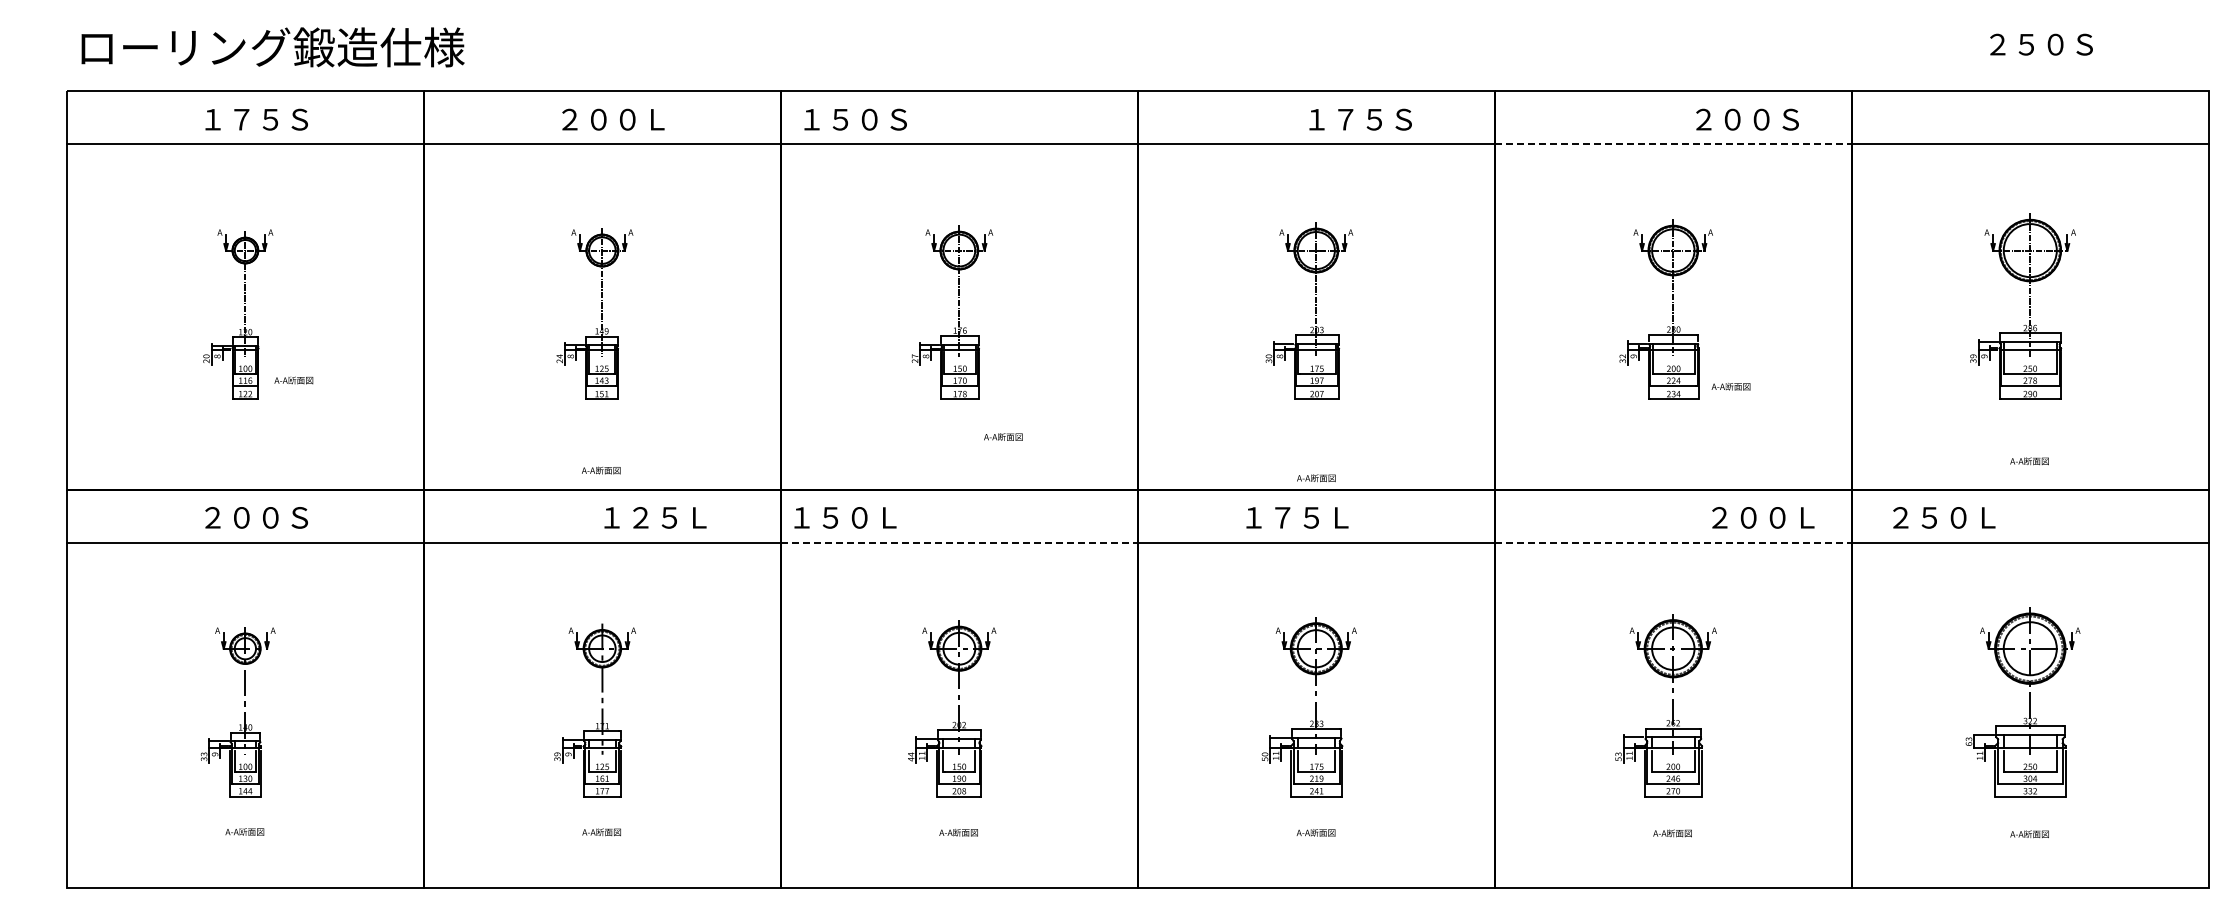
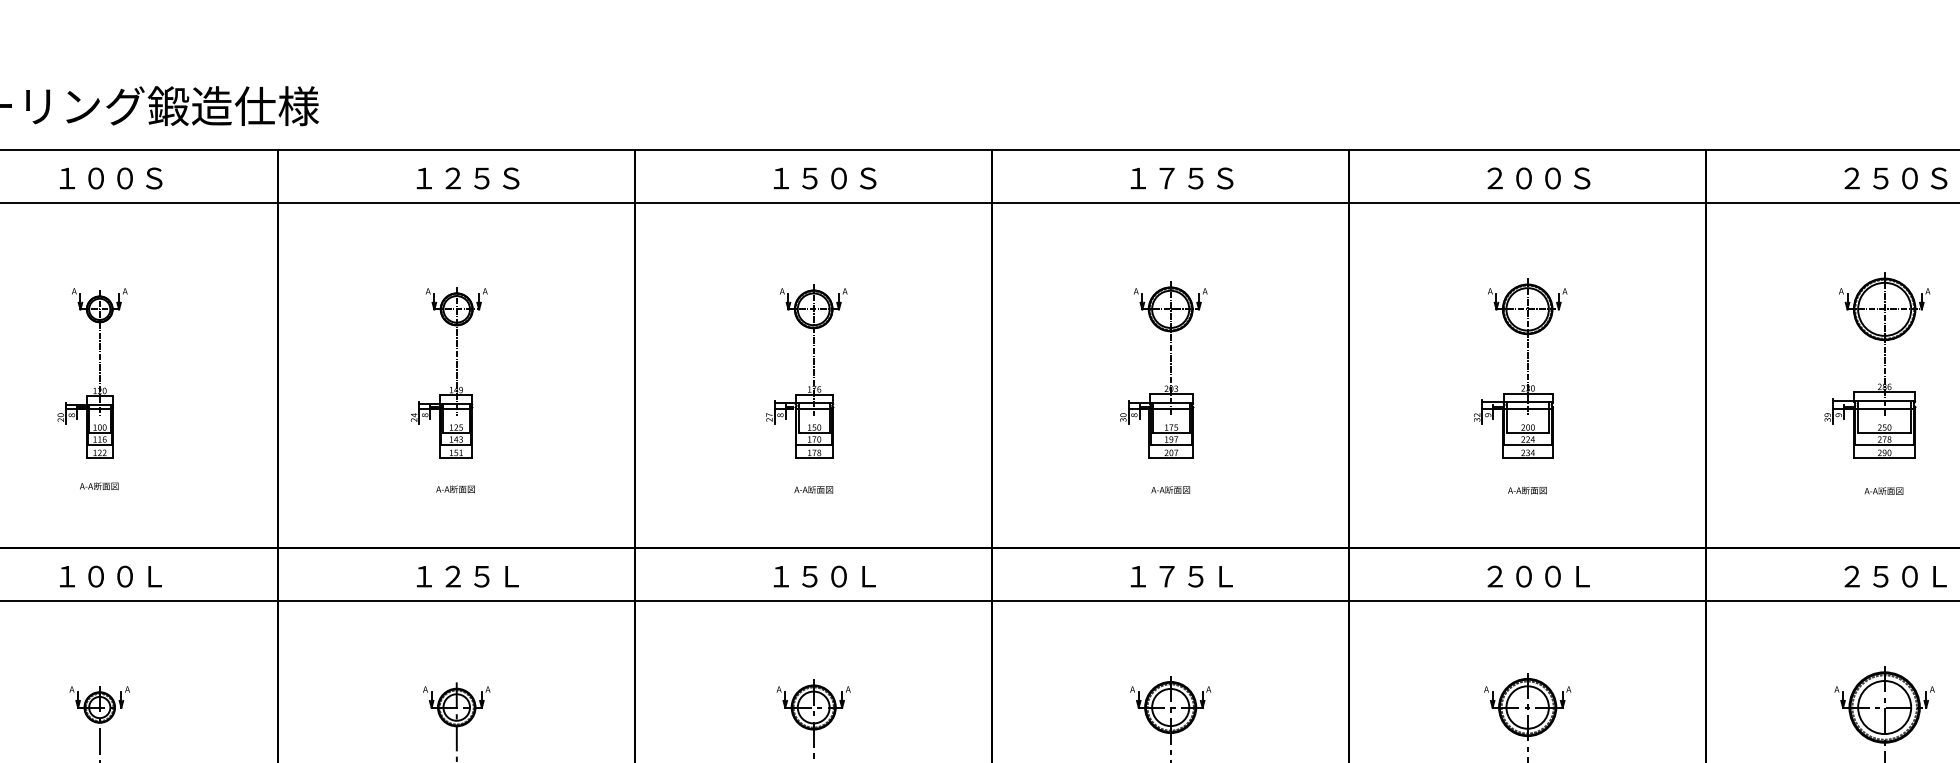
text: (2041, 44) -> (1895, 178), moved
text: (256, 119) -> (110, 178), １７５Ｓ -> １００Ｓ
text: (613, 119) -> (467, 178), ２００Ｌ -> １２５Ｓ
text: (855, 119) -> (824, 178), moved
text: (1360, 119) -> (1181, 178), moved
text: (1747, 119) -> (1538, 178), moved
line: (1673, 144) -> (1527, 203), dashed -> solid
text: (293, 380) -> (98, 486), moved
text: (1730, 386) -> (1526, 490), moved
text: (1003, 436) -> (813, 489), moved
text: (2029, 461) -> (1883, 491), moved
text: (601, 470) -> (455, 489), moved
text: (1316, 478) -> (1170, 490), moved
text: (256, 517) -> (110, 576), ２００Ｓ -> １００Ｌ
text: (655, 517) -> (467, 576), moved
text: (845, 517) -> (824, 576), moved
text: (1297, 517) -> (1181, 576), moved
text: (1763, 517) -> (1538, 576), moved
text: (1944, 517) -> (1895, 576), moved
line: (959, 542) -> (813, 601), dashed -> solid
line: (1673, 542) -> (1527, 601), dashed -> solid

